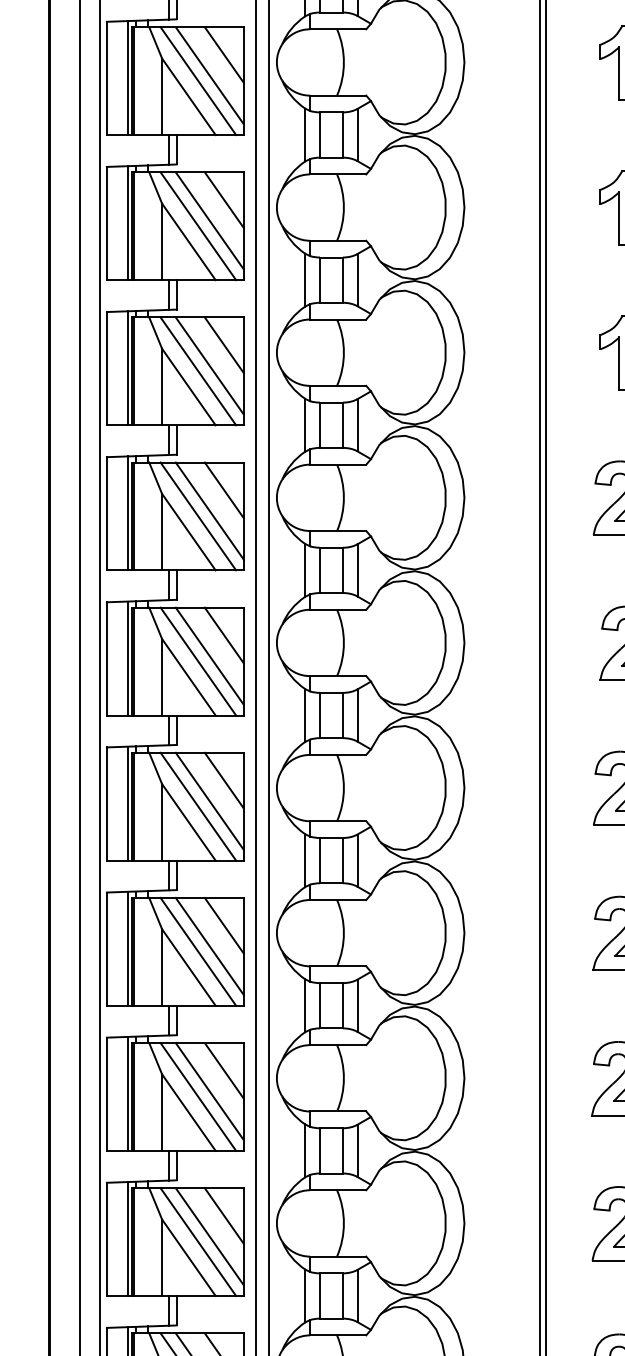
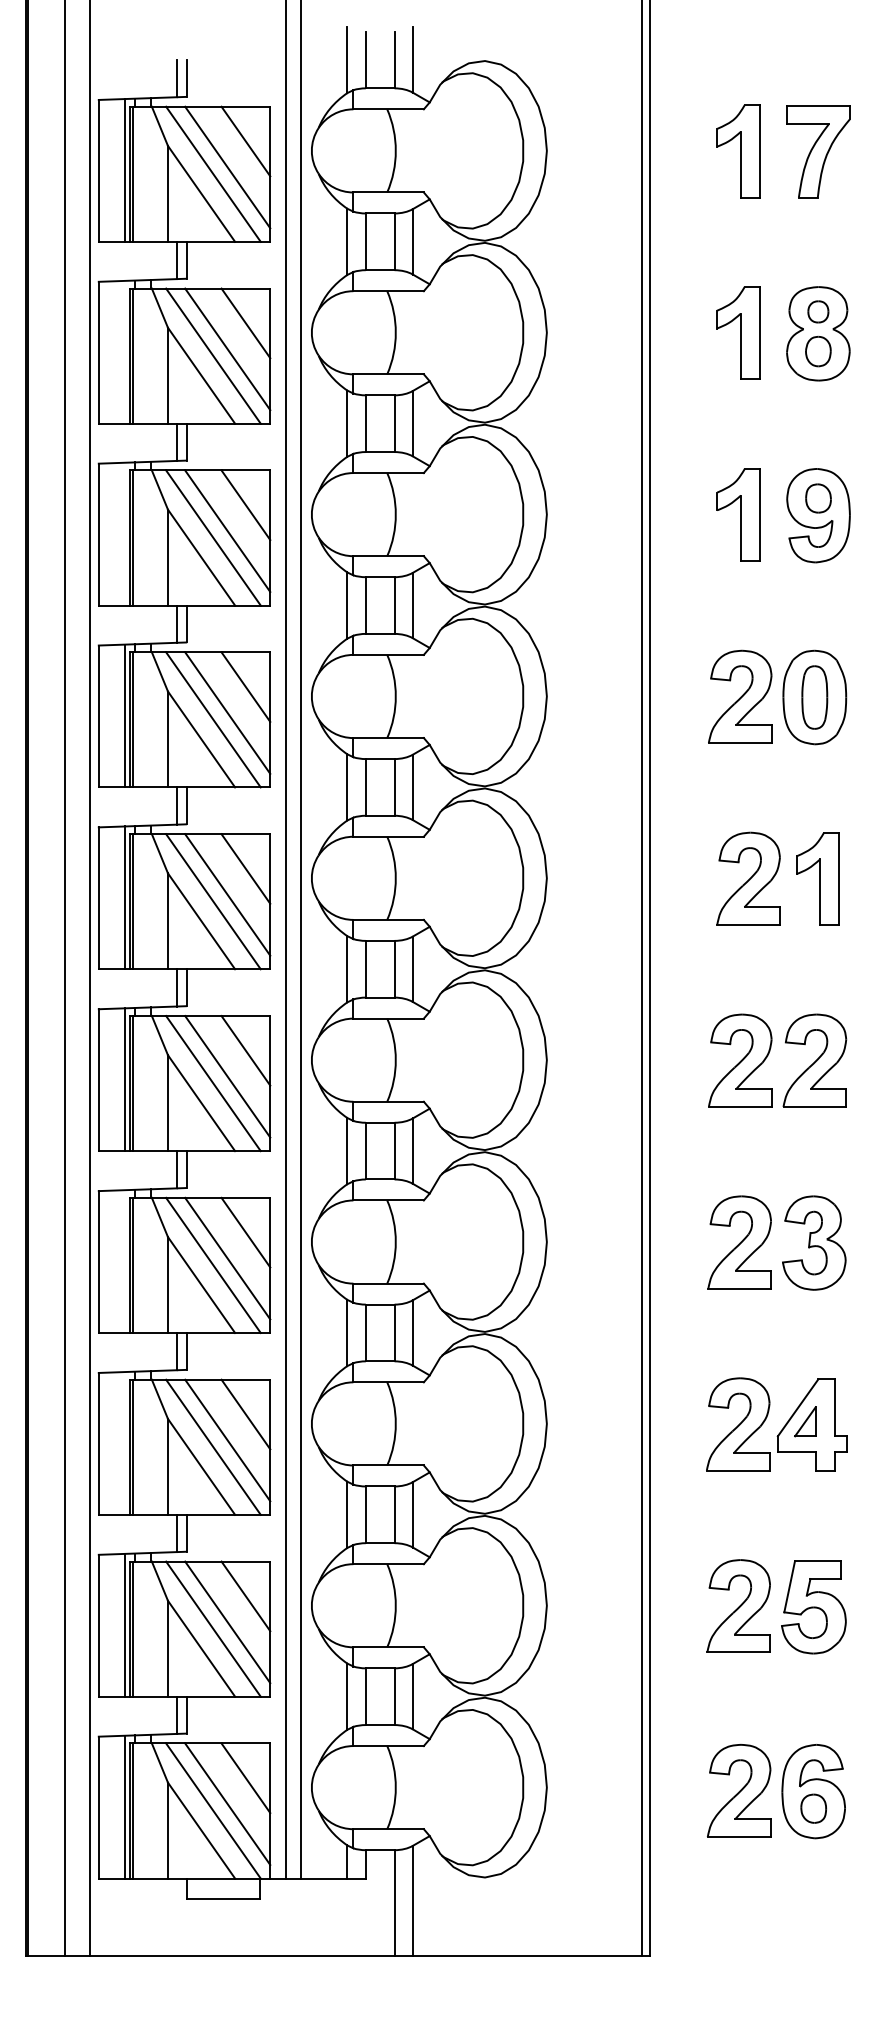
line: (127, 222) -> (124, 351), removed
line: (127, 367) -> (124, 533), removed
line: (127, 948) -> (124, 1261), removed
line: (127, 1093) -> (124, 1443), removed

